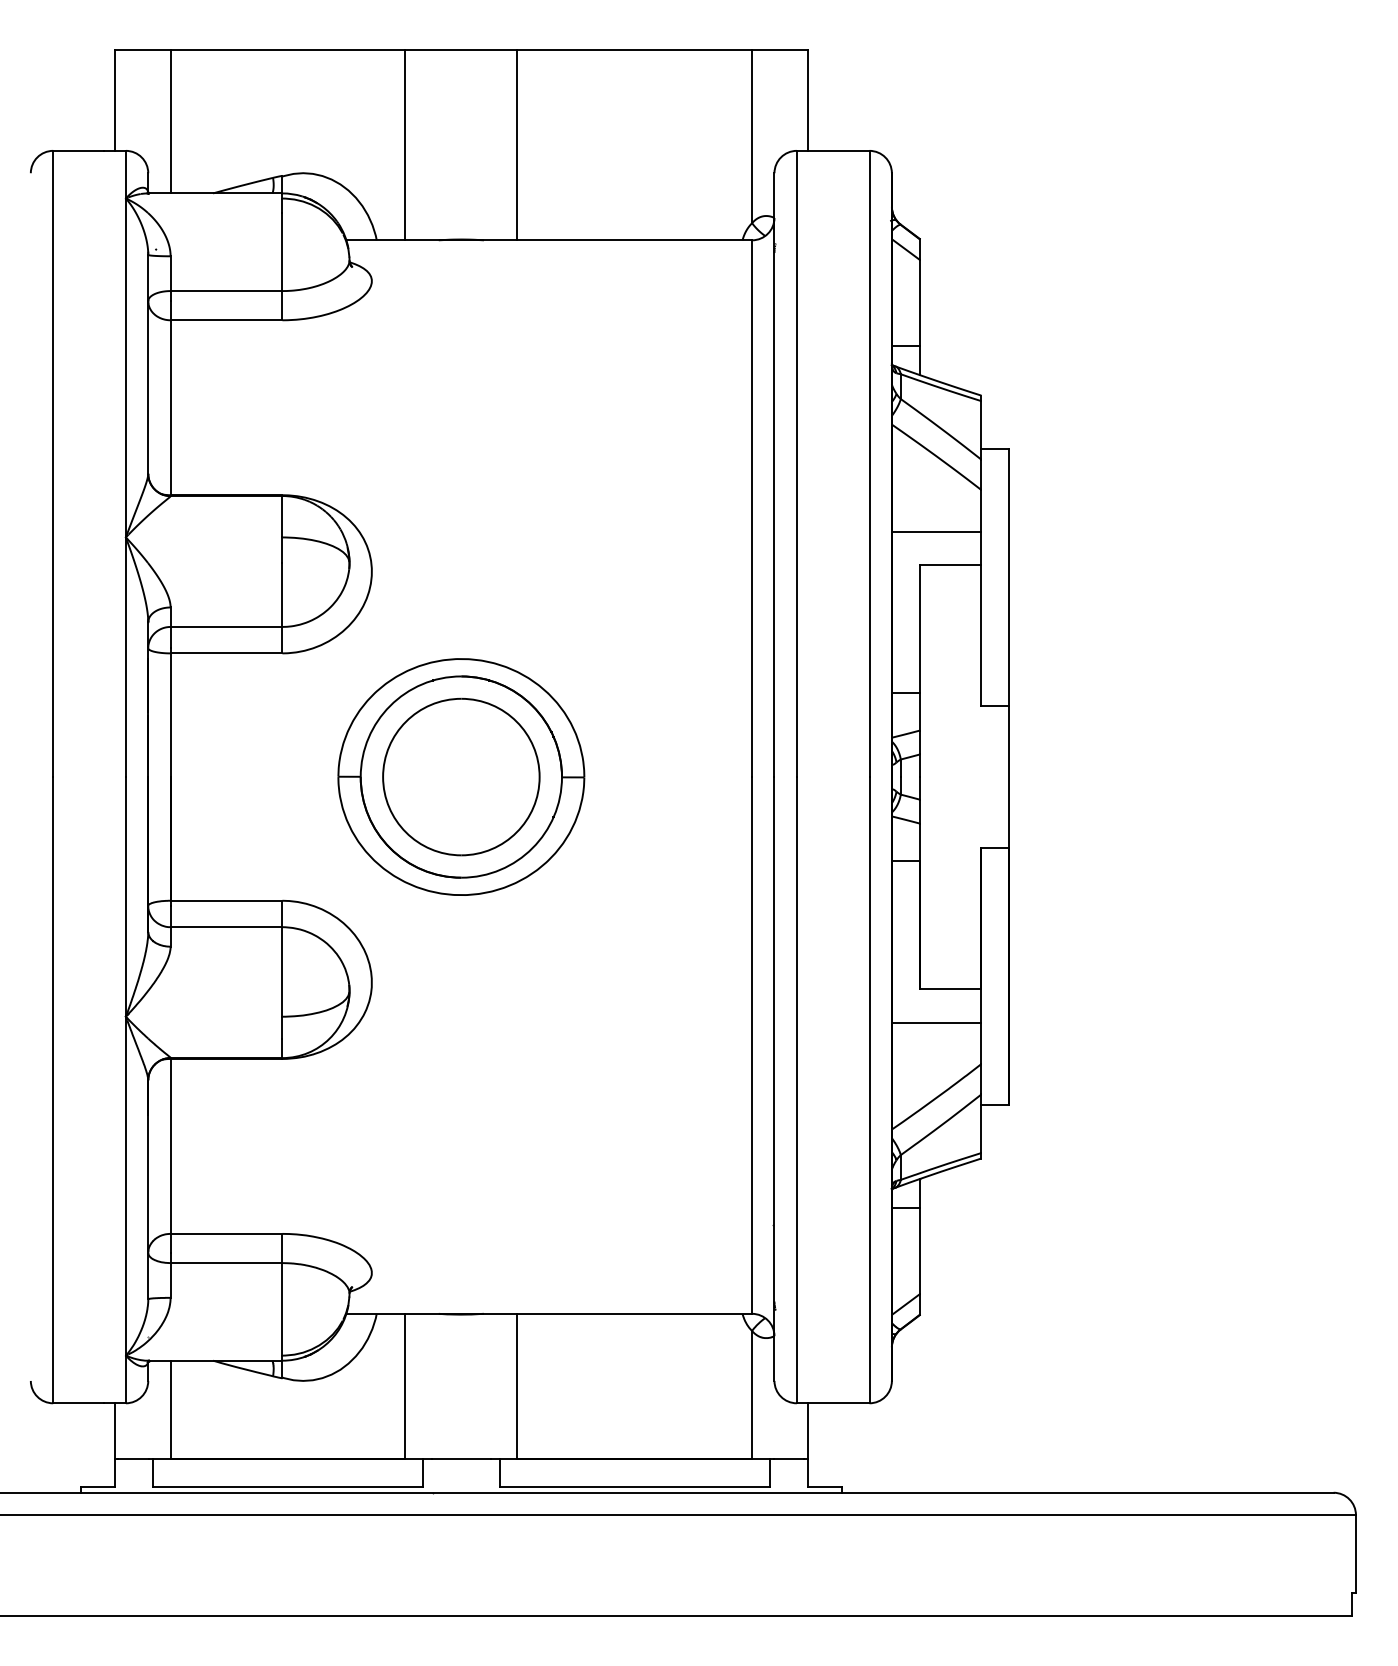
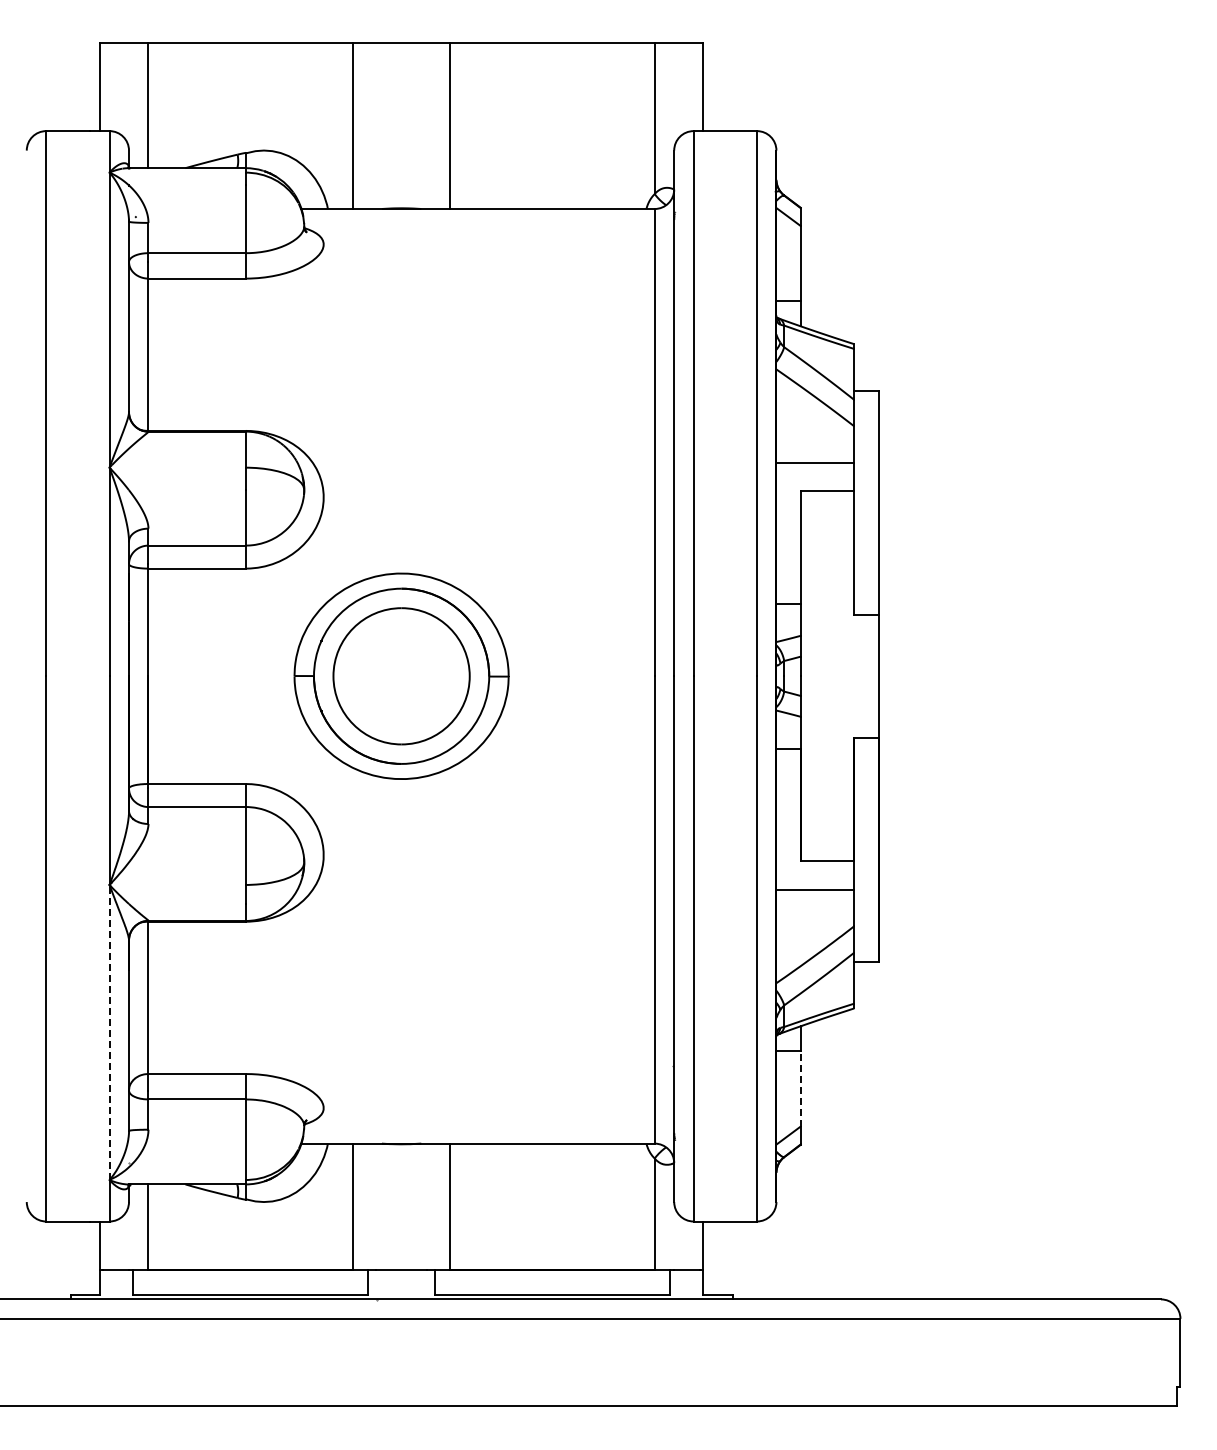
line: (125, 1186) -> (109, 1032), solid -> dashed
line: (919, 1251) -> (800, 1089), solid -> dashed

